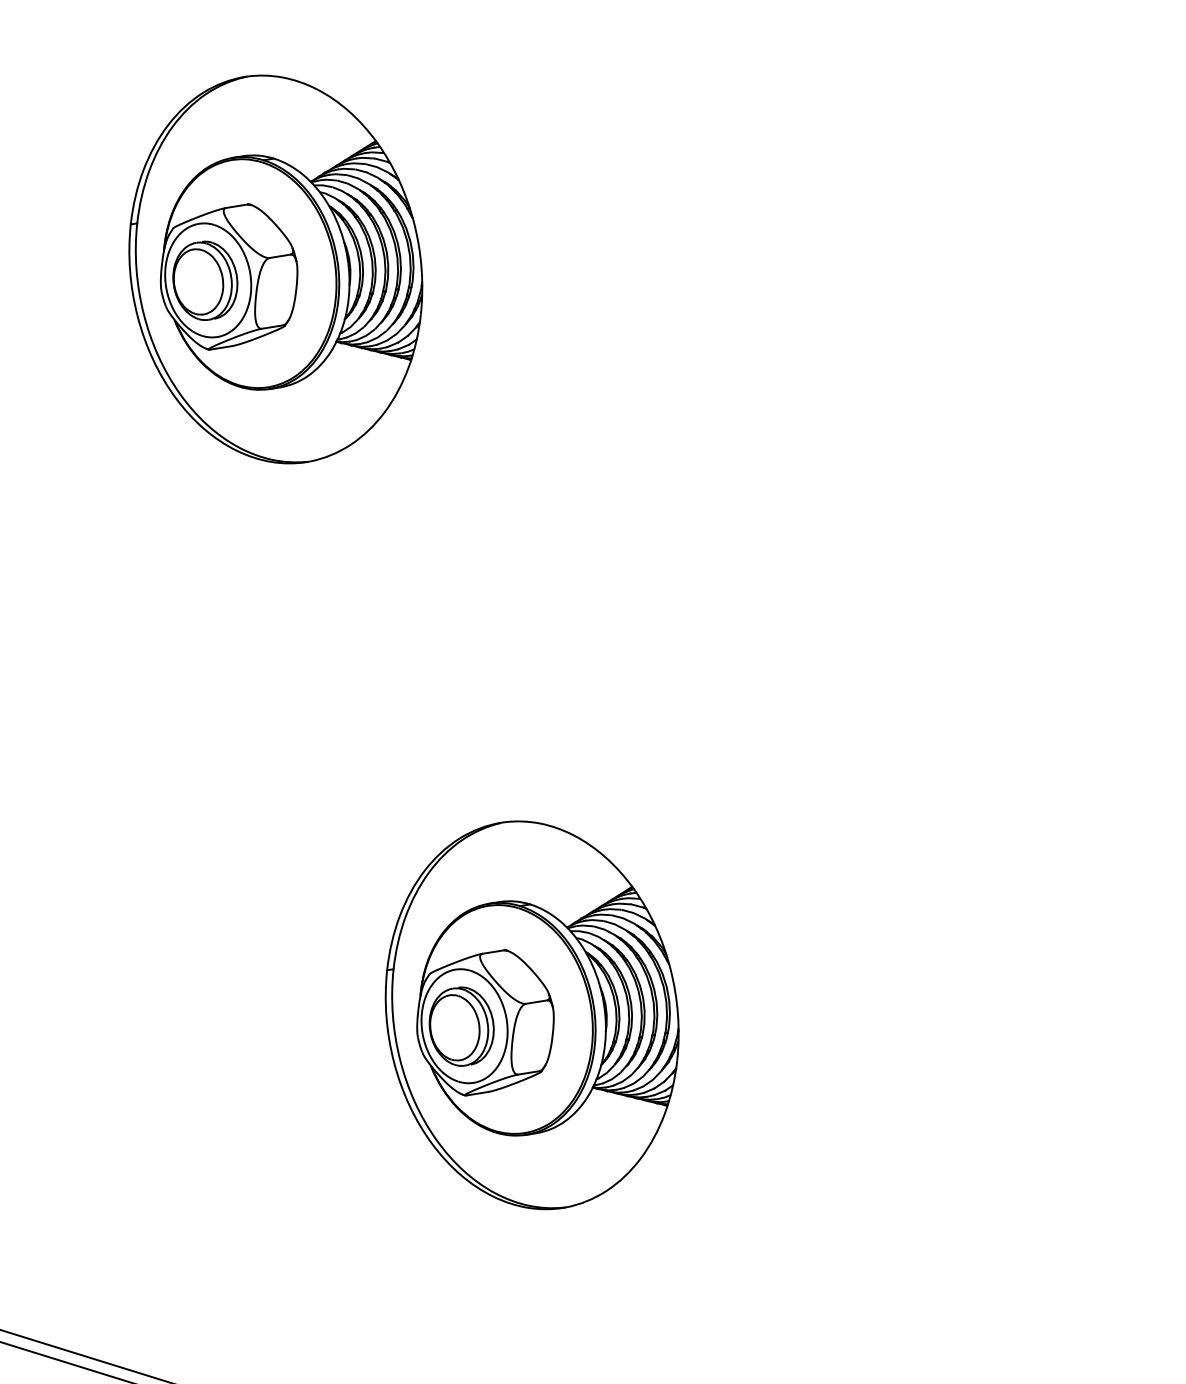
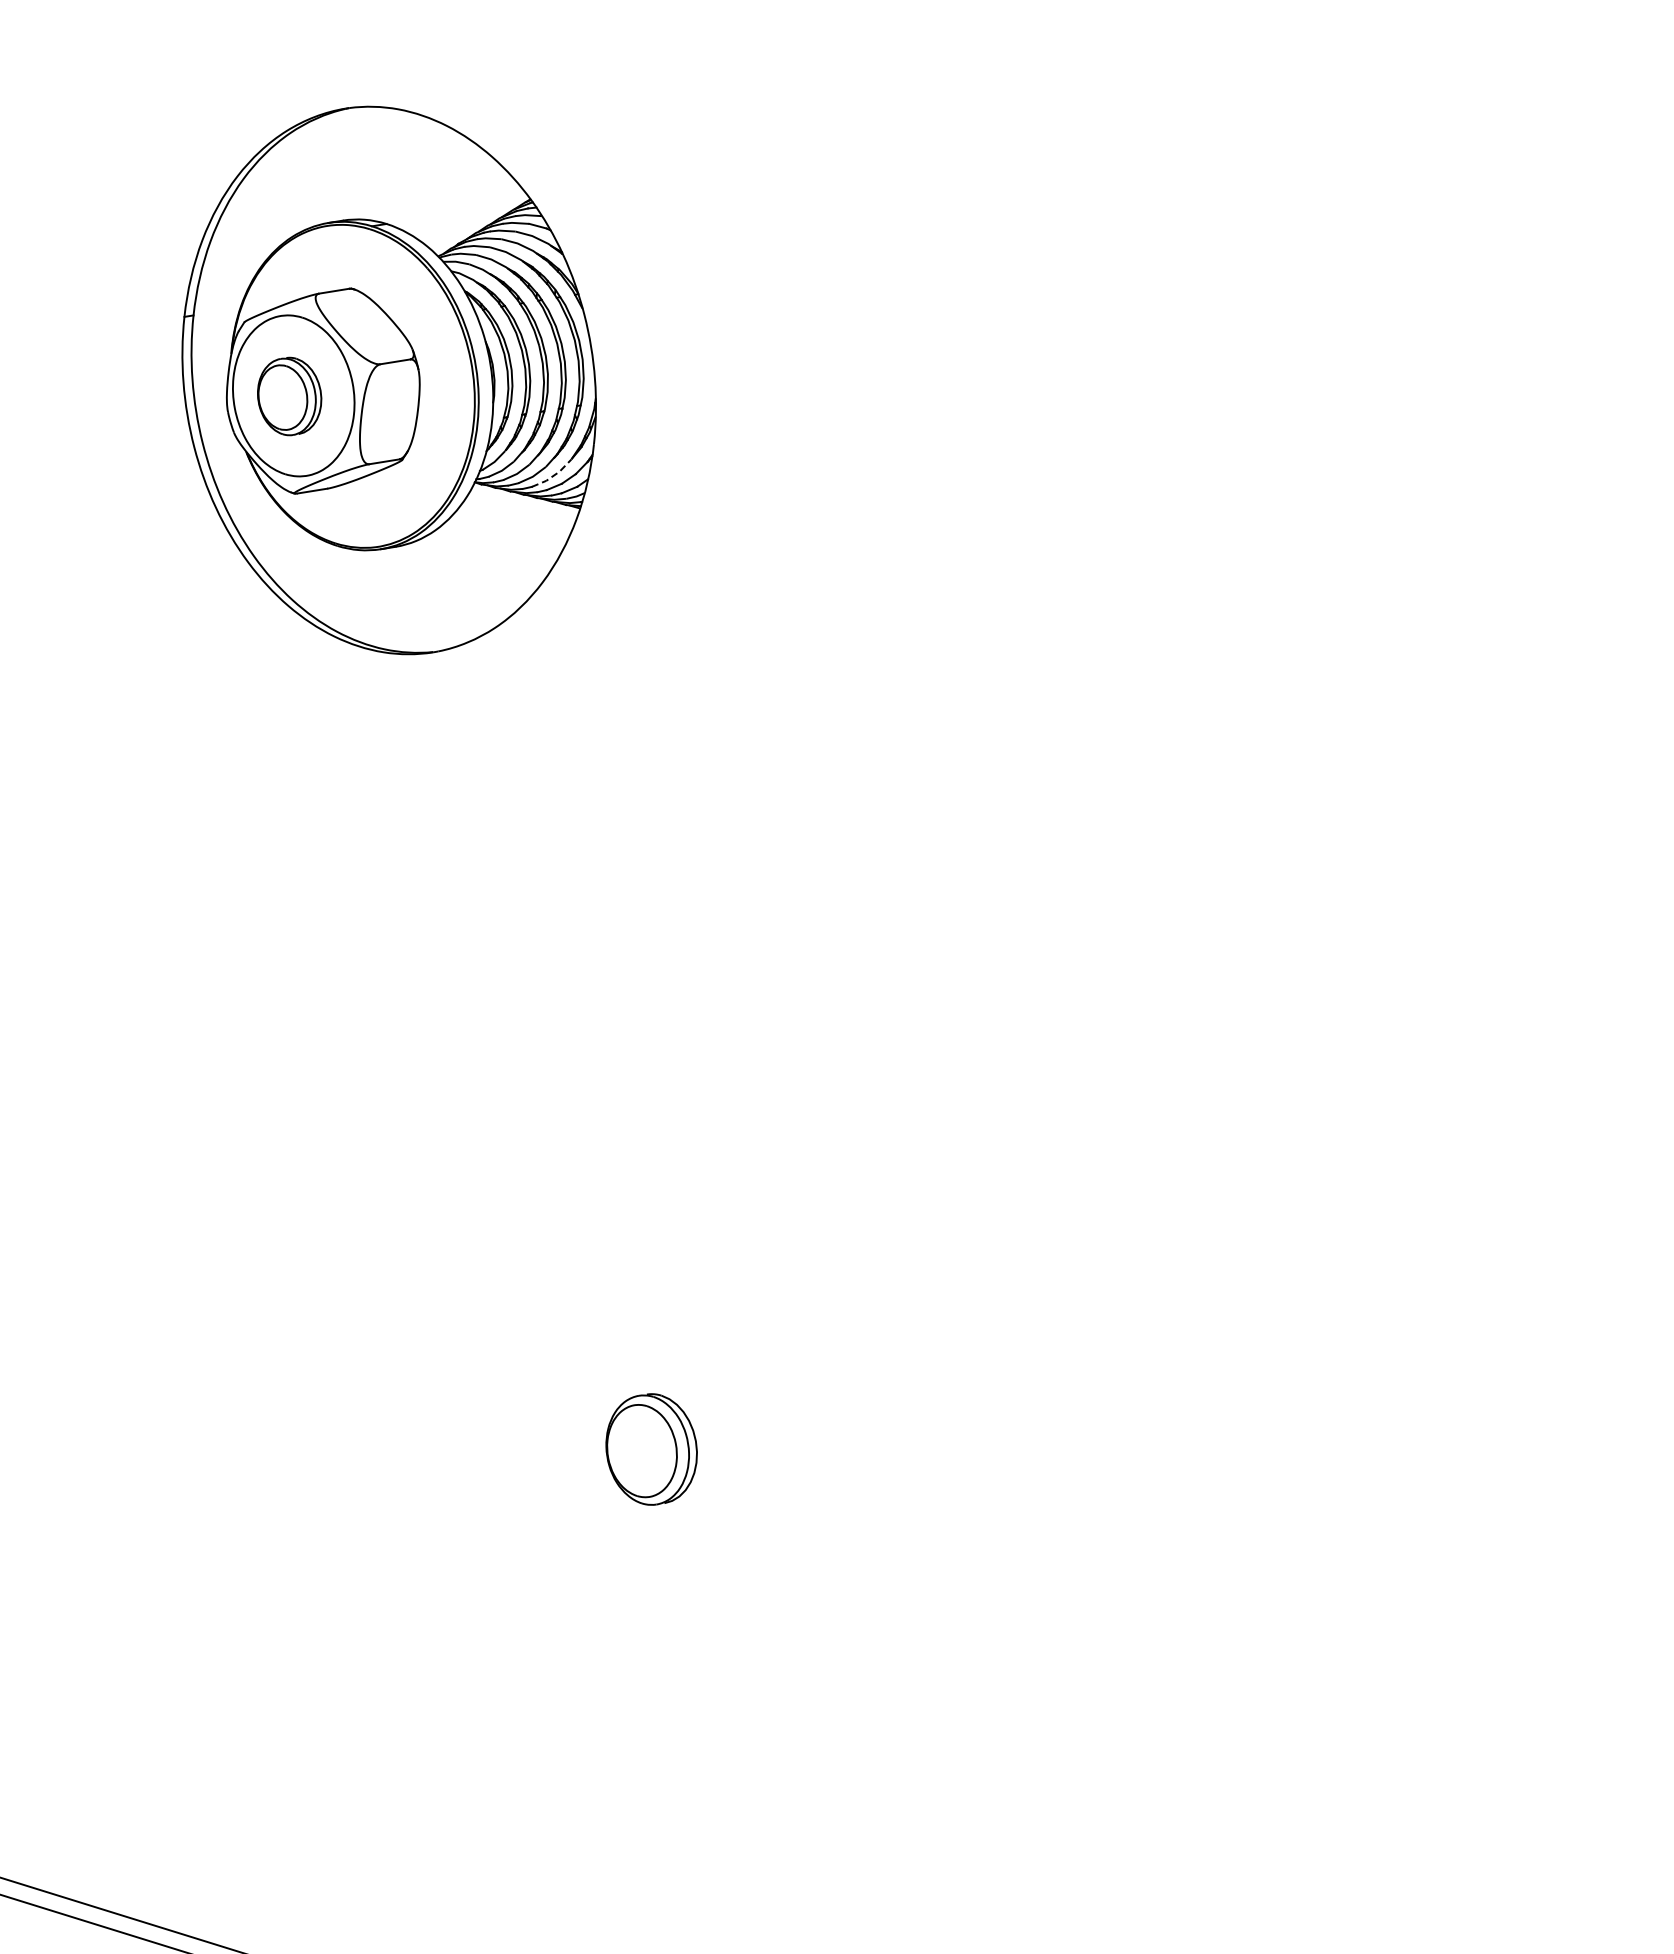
part: (205, 280) -> (289, 396), size x0.7
line: (392, 336) -> (553, 475), solid -> dashed
part: (531, 1015) -> (750, 1433), removed

